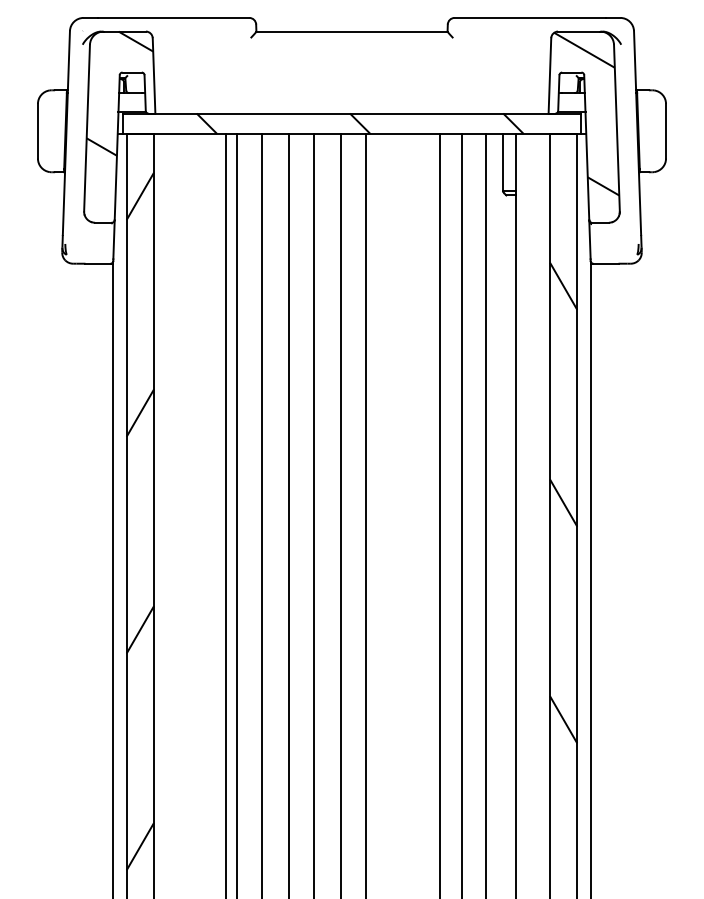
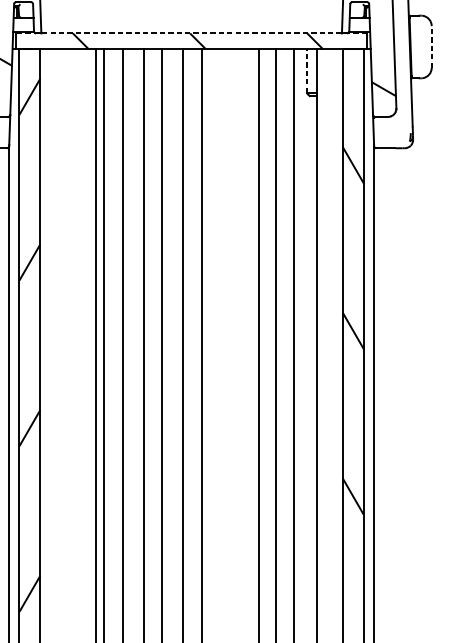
line: (351, 113) -> (191, 33), solid -> dashed
line: (666, 130) -> (432, 46), solid -> dashed
line: (502, 162) -> (306, 70), solid -> dashed

